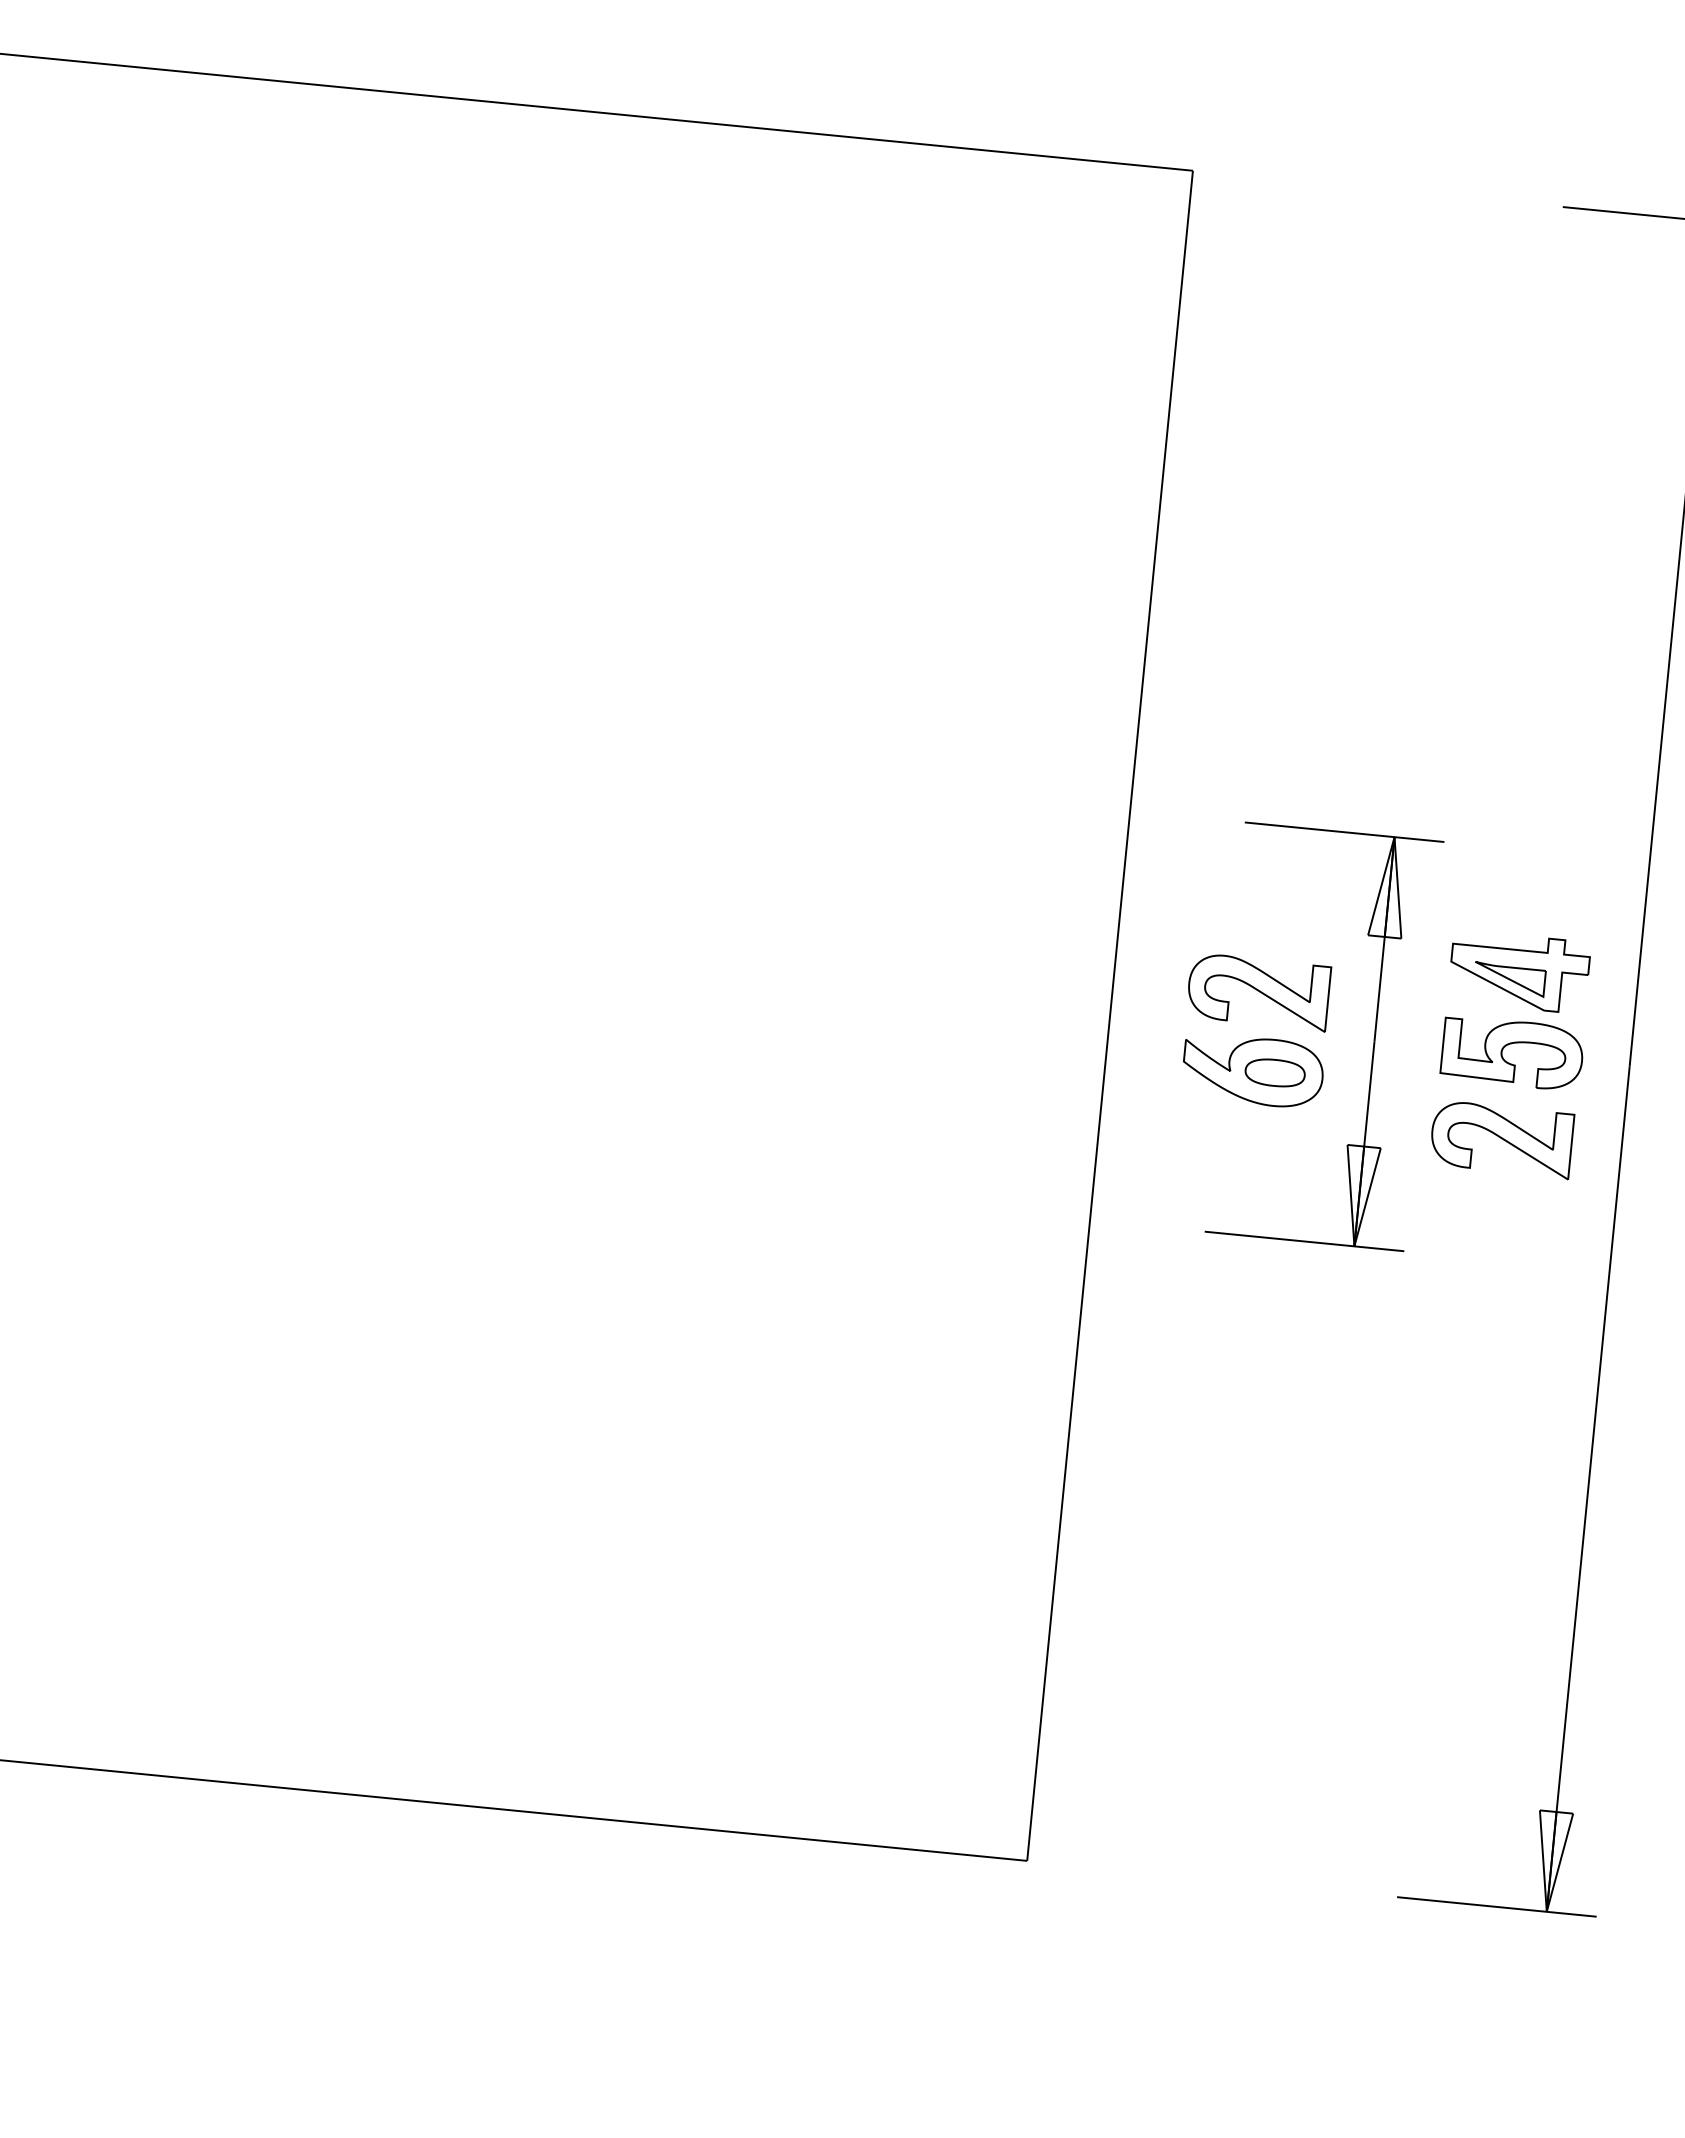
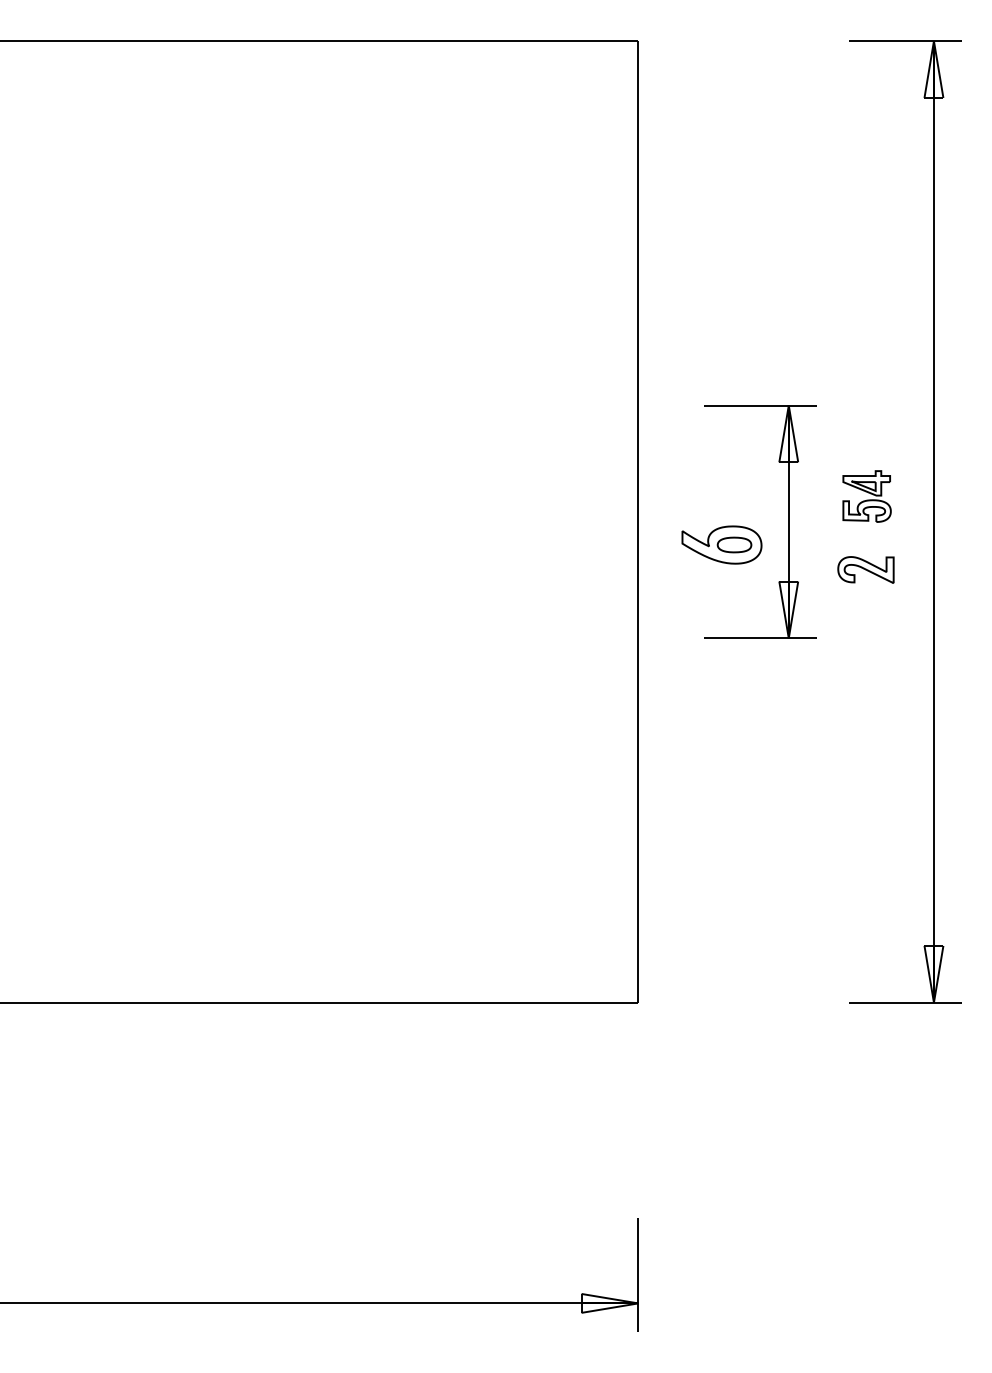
part: (1258, 990) -> (720, 499), removed
part: (1515, 1010) -> (866, 496), size x0.6
part: (1501, 1138) -> (865, 569), size x0.7

